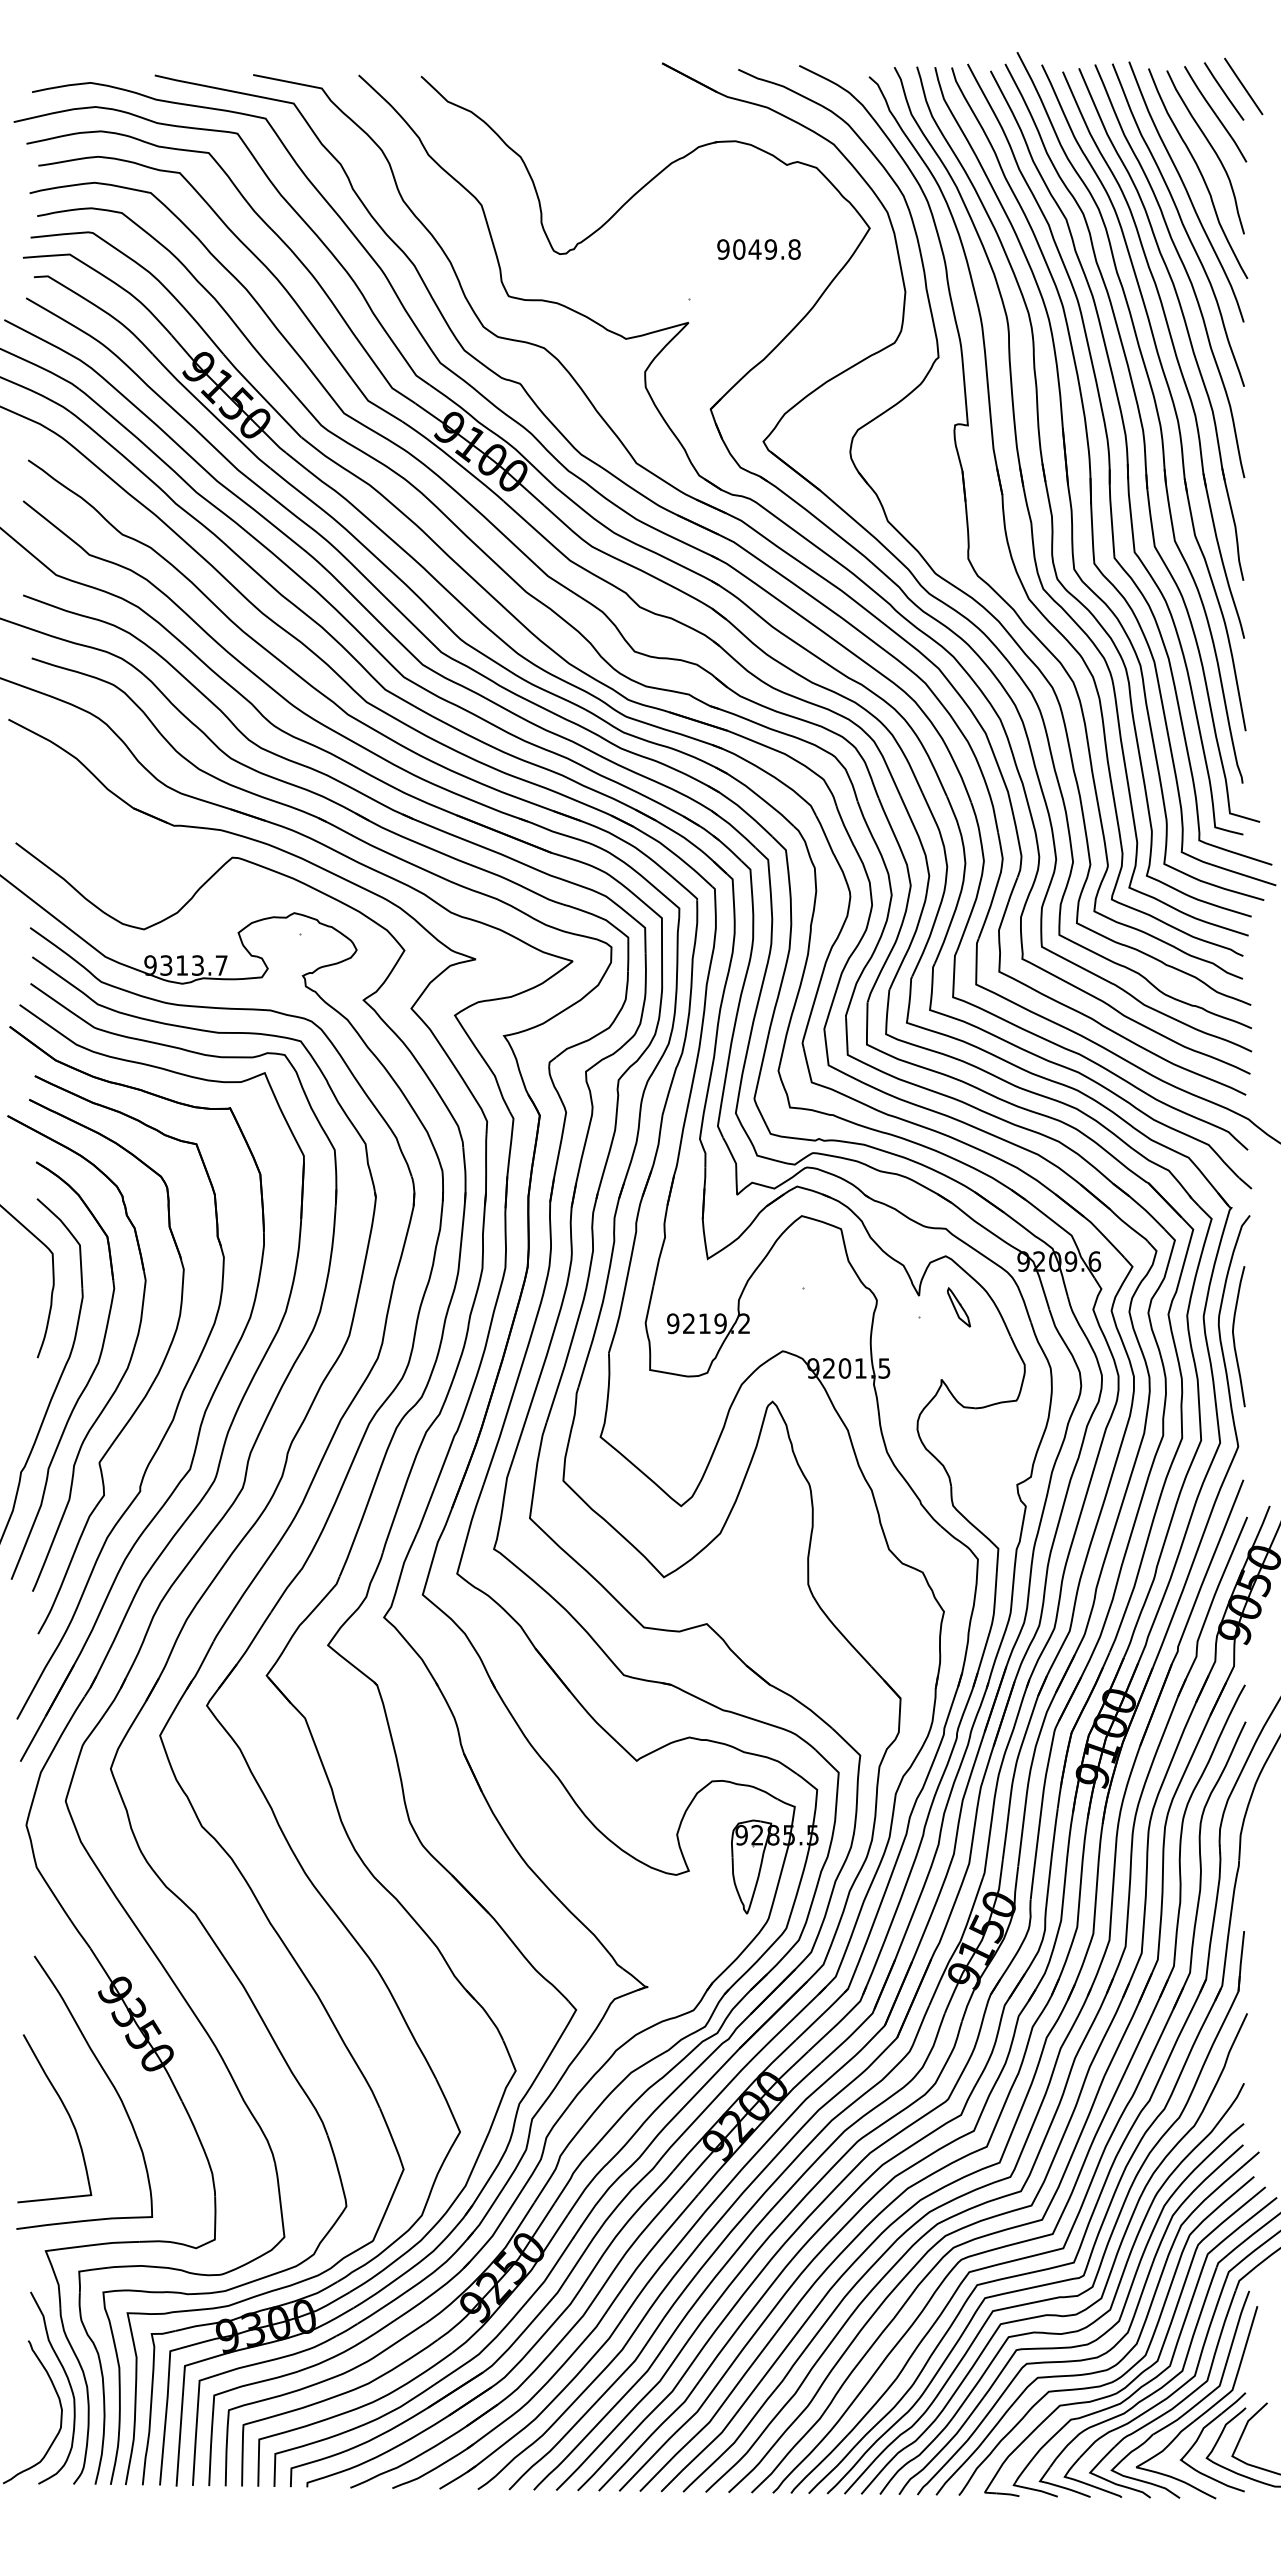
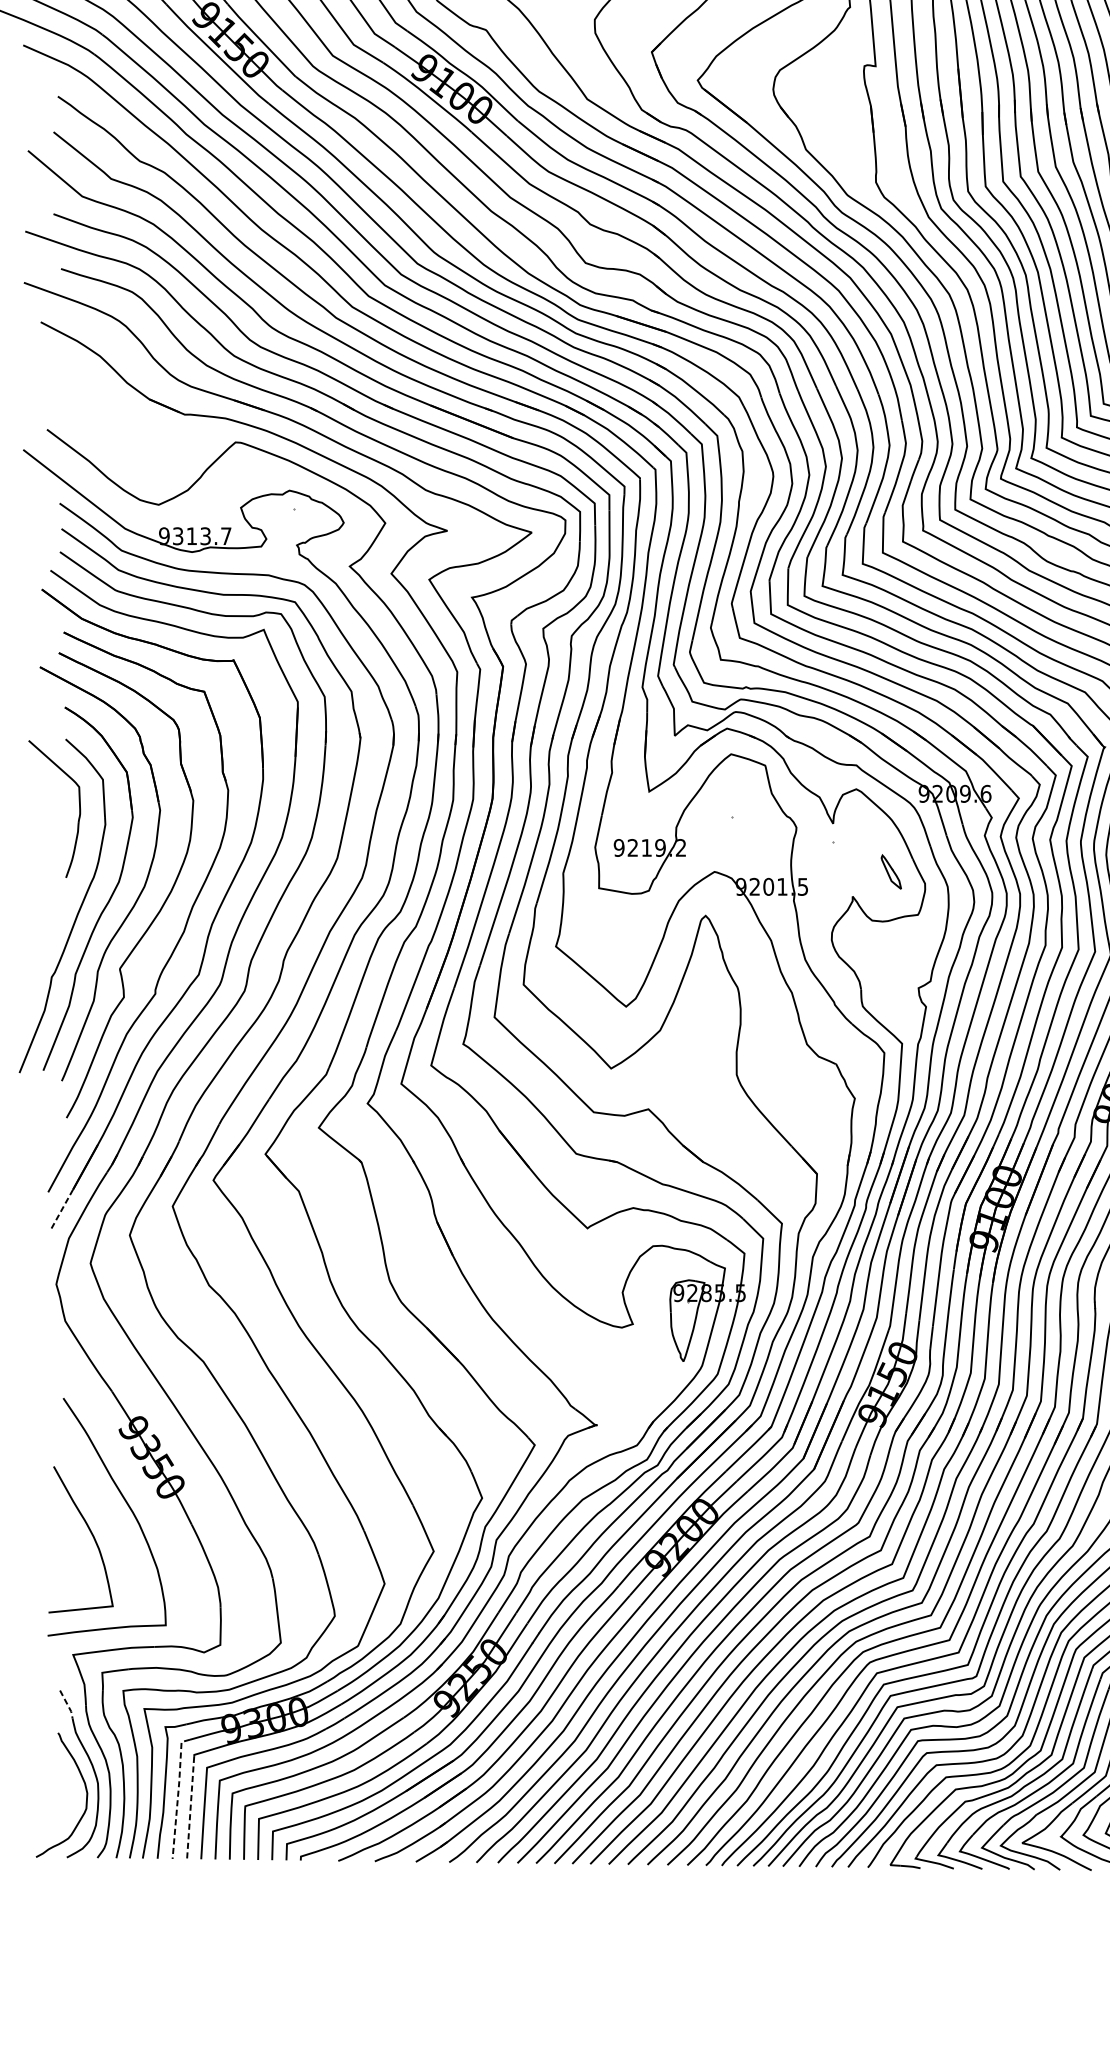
part: (959, 1307) -> (891, 872), moved
line: (33, 1739) -> (62, 1209), solid -> dashed
line: (39, 2308) -> (67, 1704), solid -> dashed
line: (166, 2412) -> (178, 1795), solid -> dashed
line: (180, 2426) -> (190, 1807), solid -> dashed

